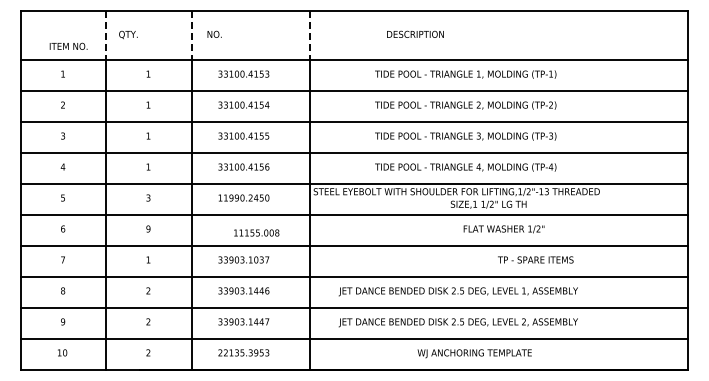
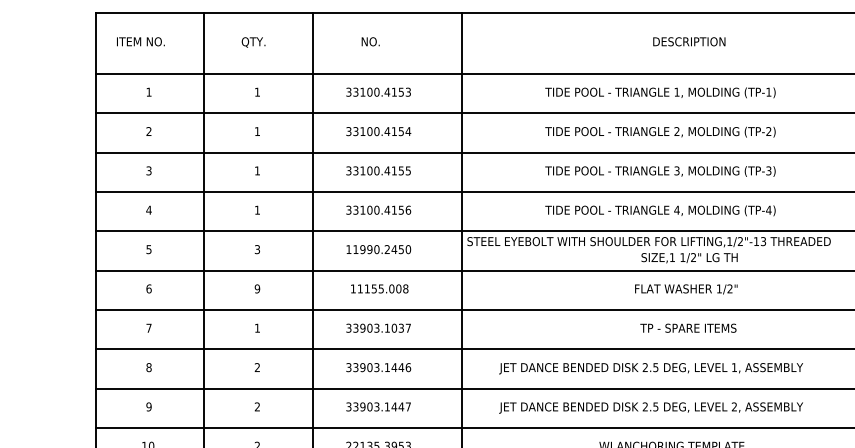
text: (214, 33) -> (370, 40), moved
text: (415, 33) -> (689, 40), moved
text: (128, 34) -> (253, 41), moved
line: (106, 36) -> (204, 44), dashed -> solid
line: (192, 36) -> (313, 44), dashed -> solid
line: (309, 36) -> (462, 44), dashed -> solid
text: (68, 45) -> (140, 40), moved
text: (503, 229) -> (685, 289), moved
text: (256, 232) -> (379, 288), moved
text: (535, 259) -> (688, 327), moved

